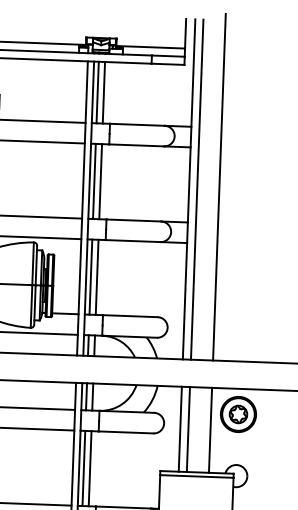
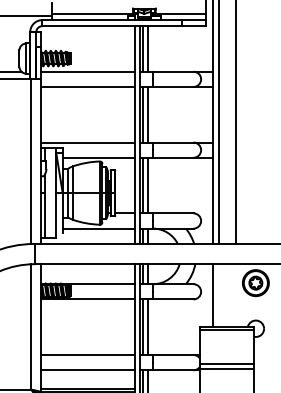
line: (188, 429) -> (219, 295), removed
line: (210, 430) -> (235, 295), removed

